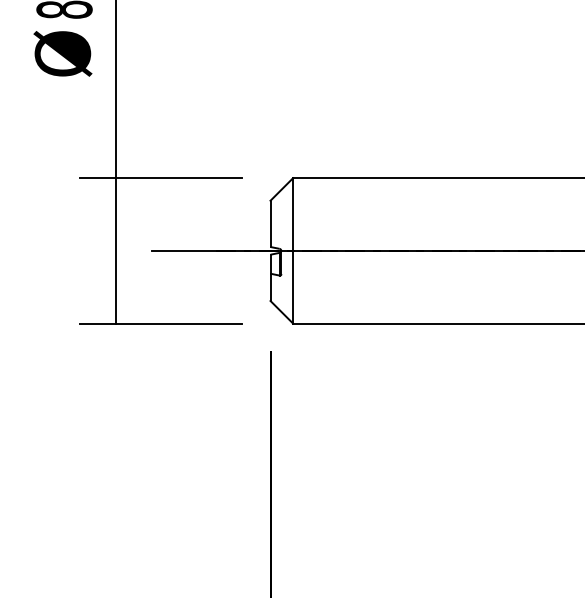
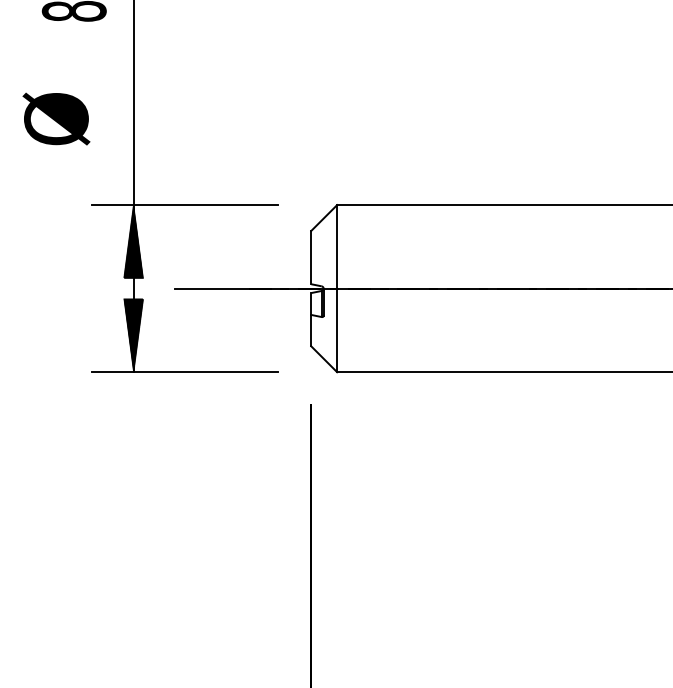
text: (62, 53) -> (56, 118), moved
hatch: (115, 209) -> (133, 241), added
hatch: (115, 291) -> (133, 335), added

